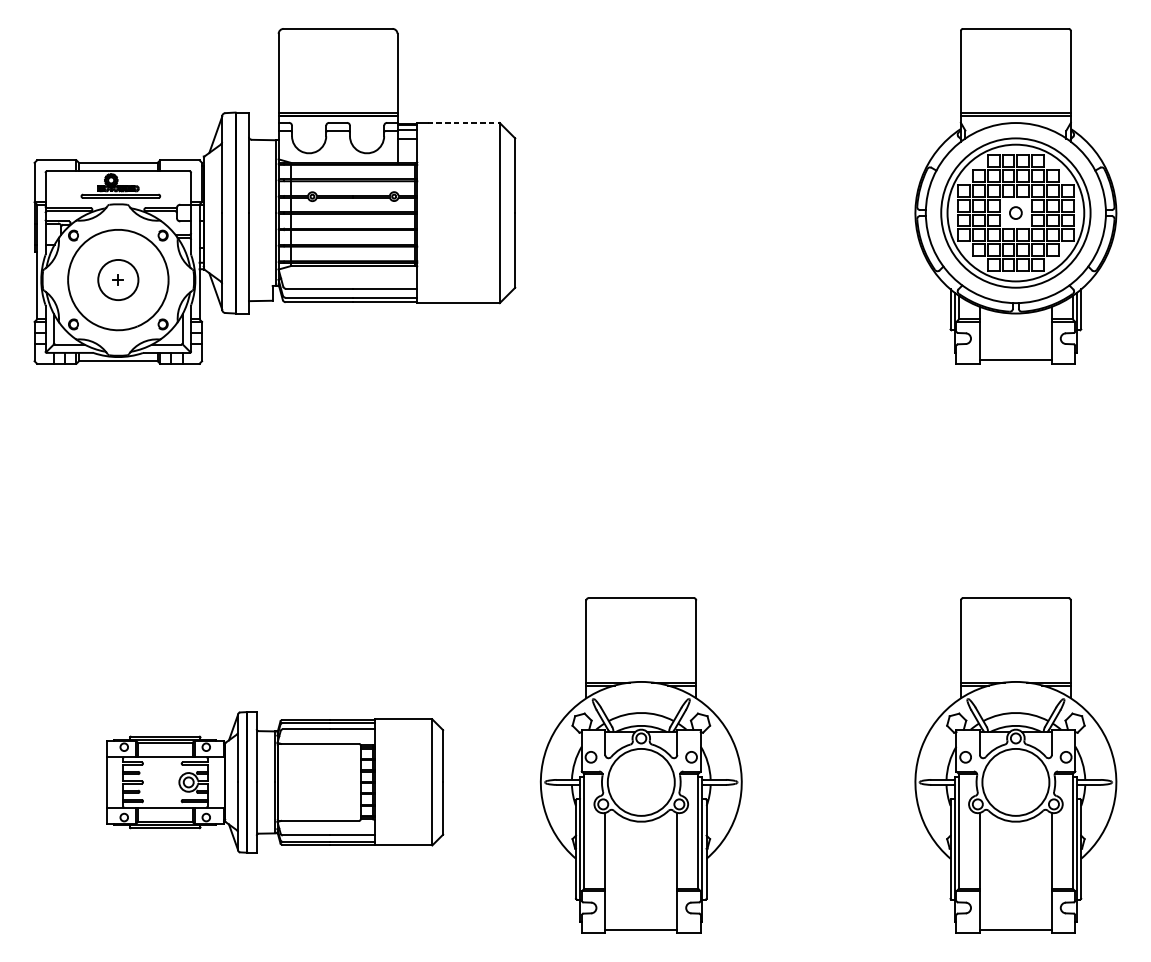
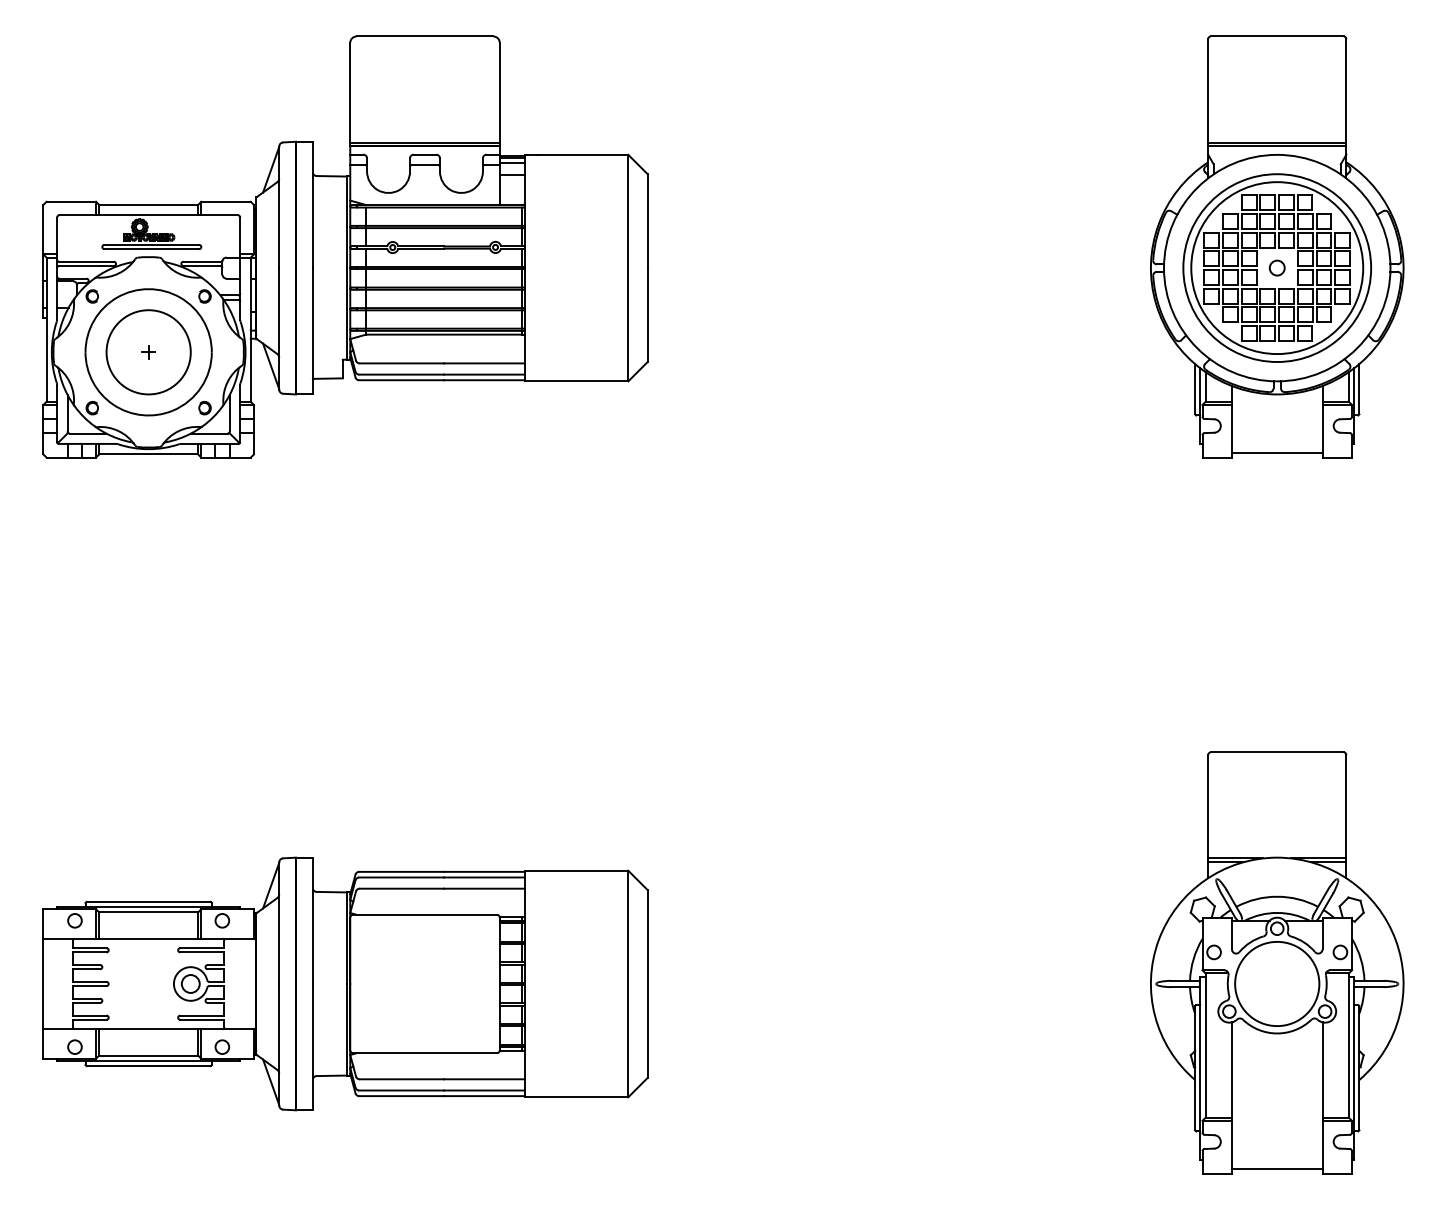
line: (464, 122) -> (583, 154), dashed -> solid
circle: (118, 280) -> (148, 352), size x1.67
part: (641, 765) -> (806, 962), removed
part: (274, 782) -> (345, 983), size x1.43

